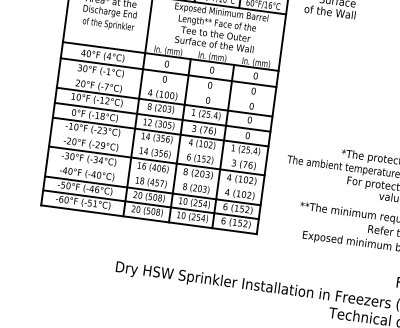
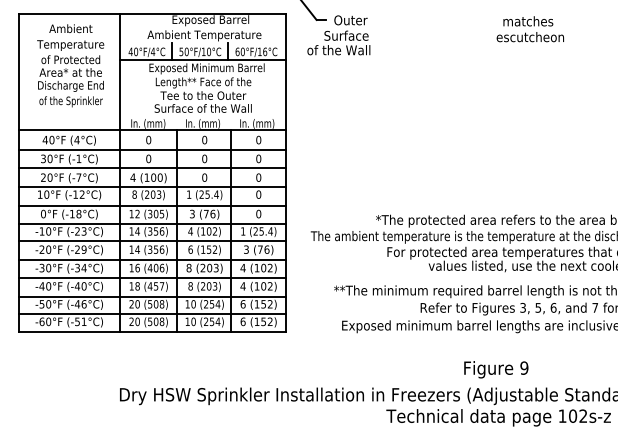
line: (166, 87) -> (151, 168), added
line: (159, 146) -> (152, 241), added
line: (154, 176) -> (151, 278), added

